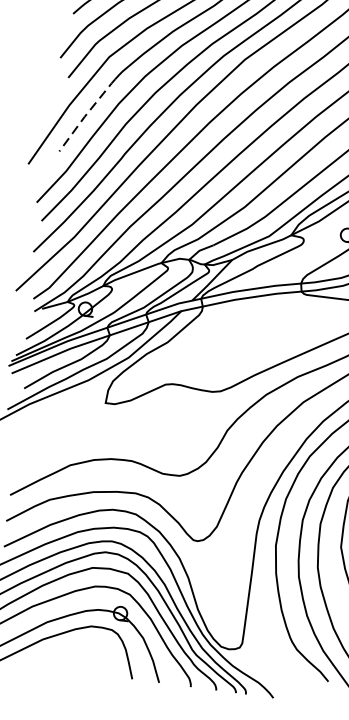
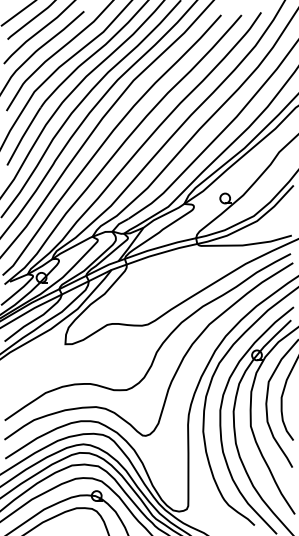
line: (86, 115) -> (23, 136), dashed -> solid

